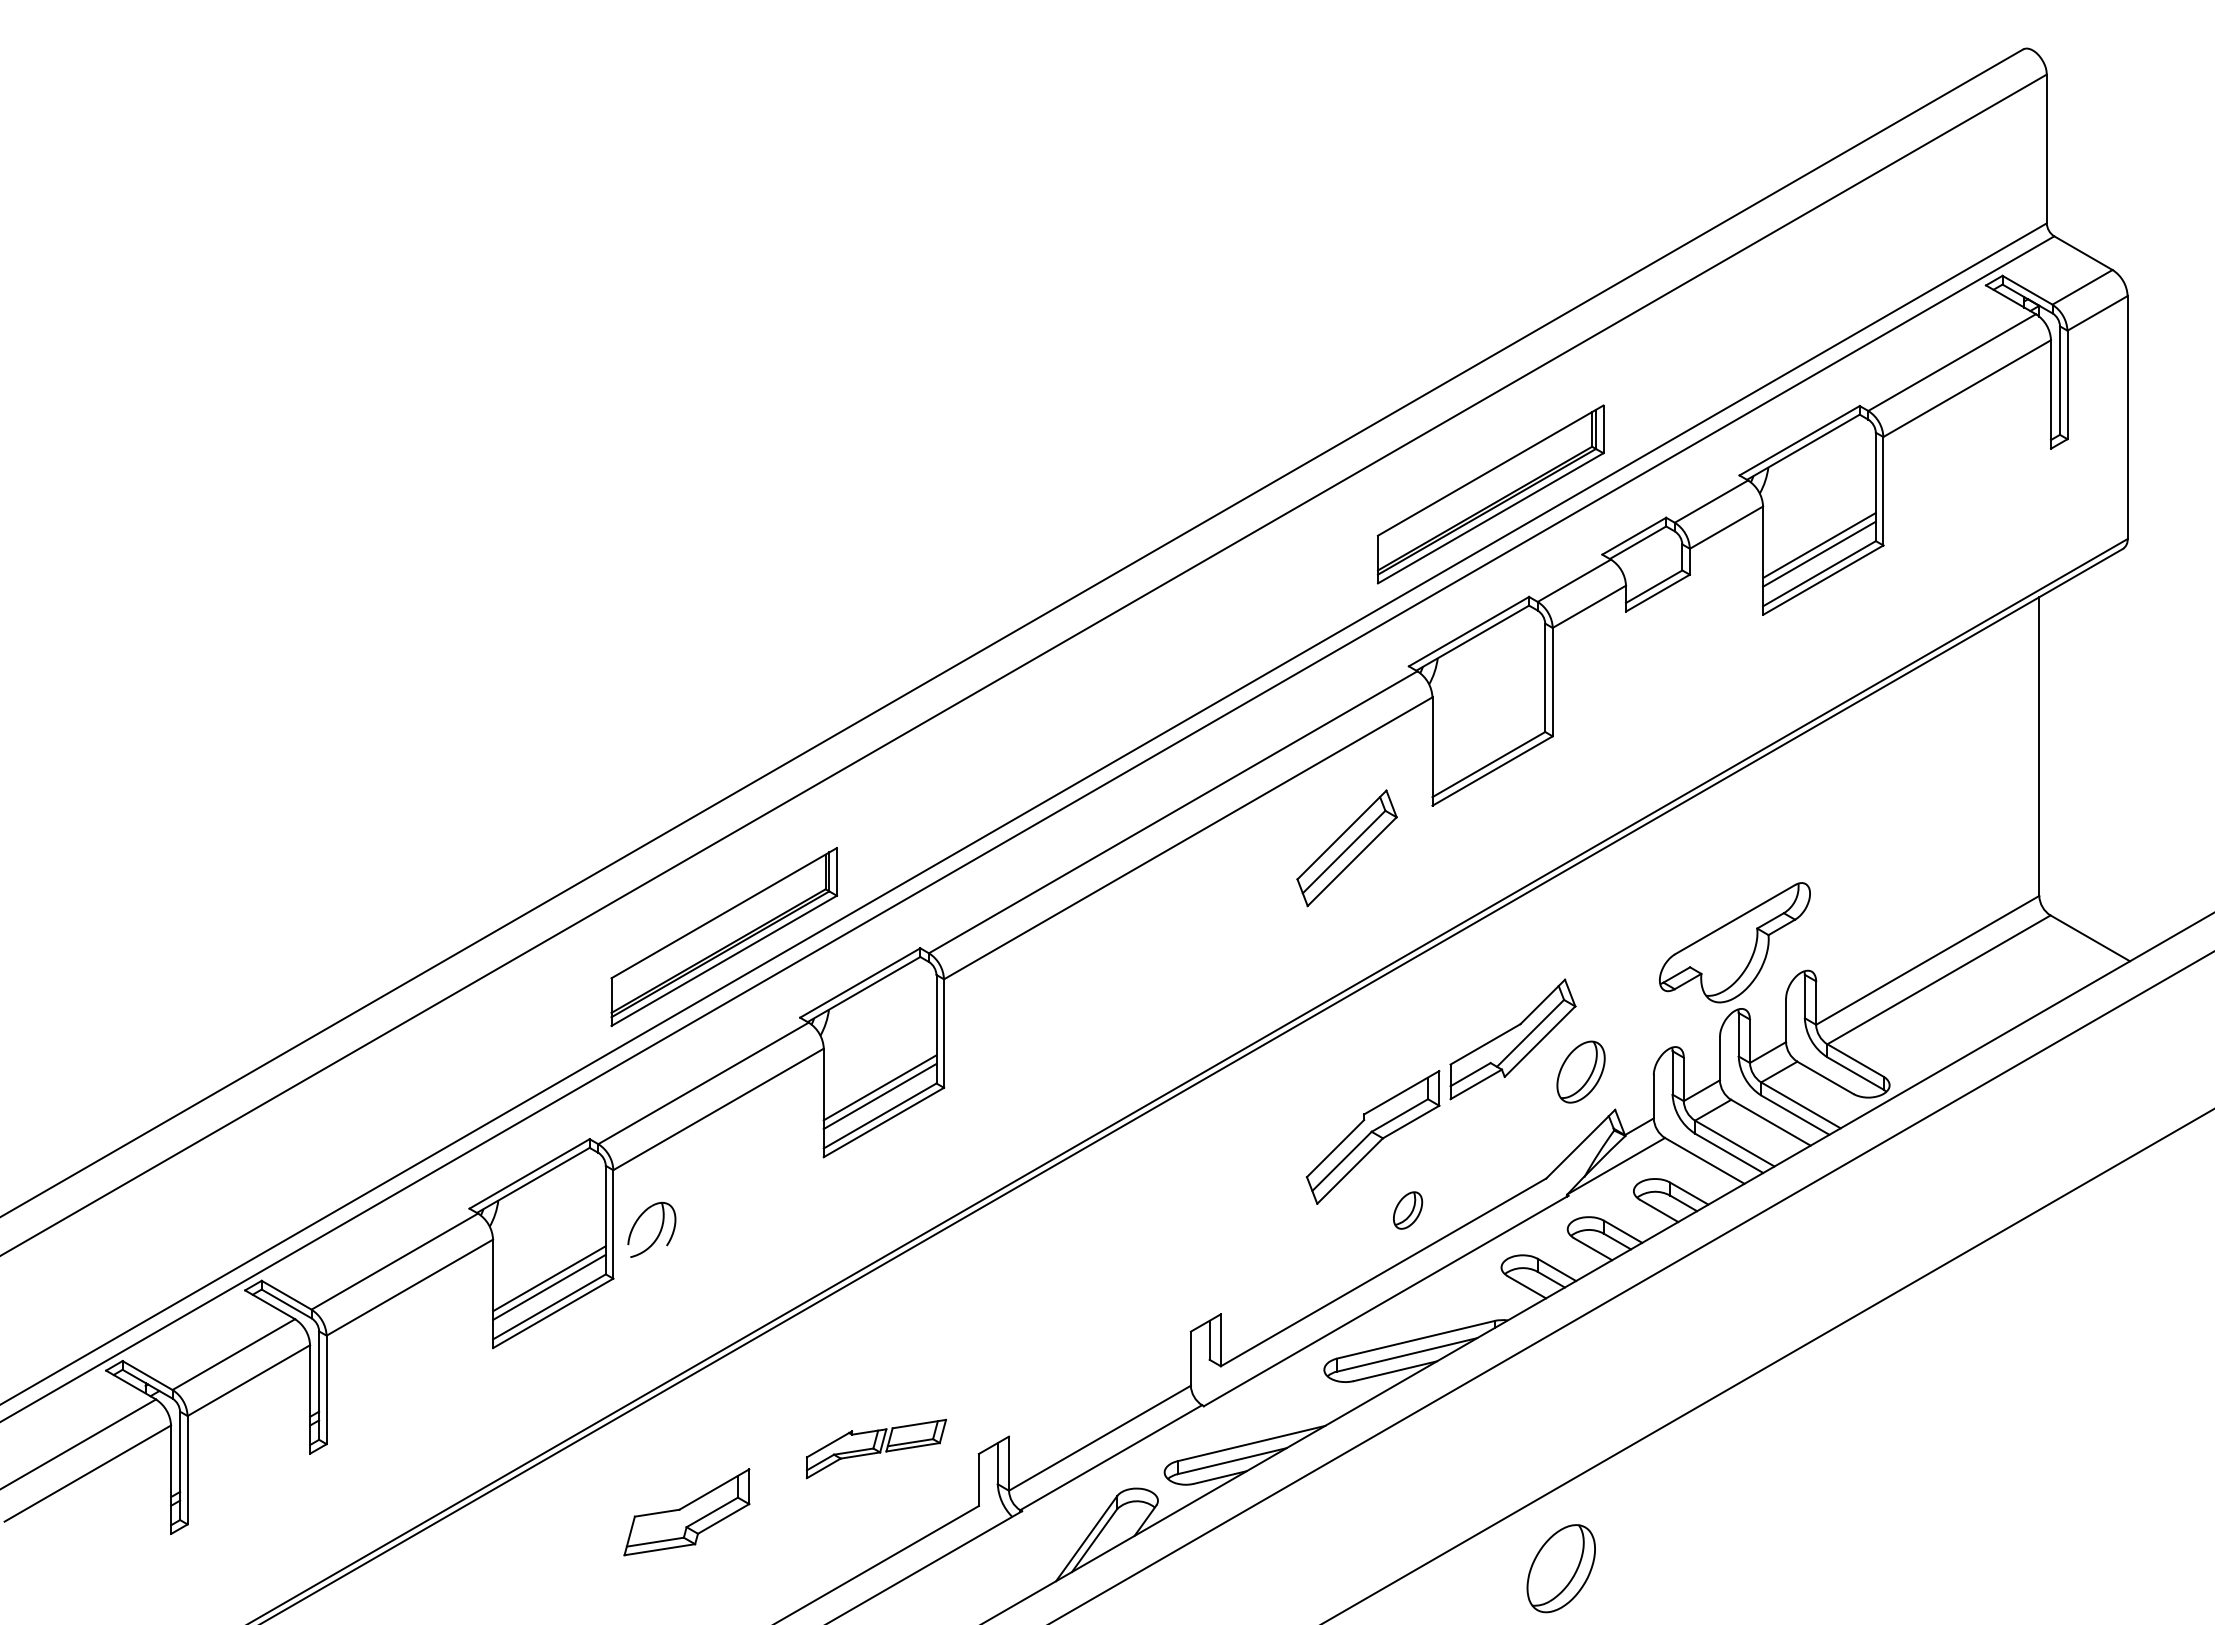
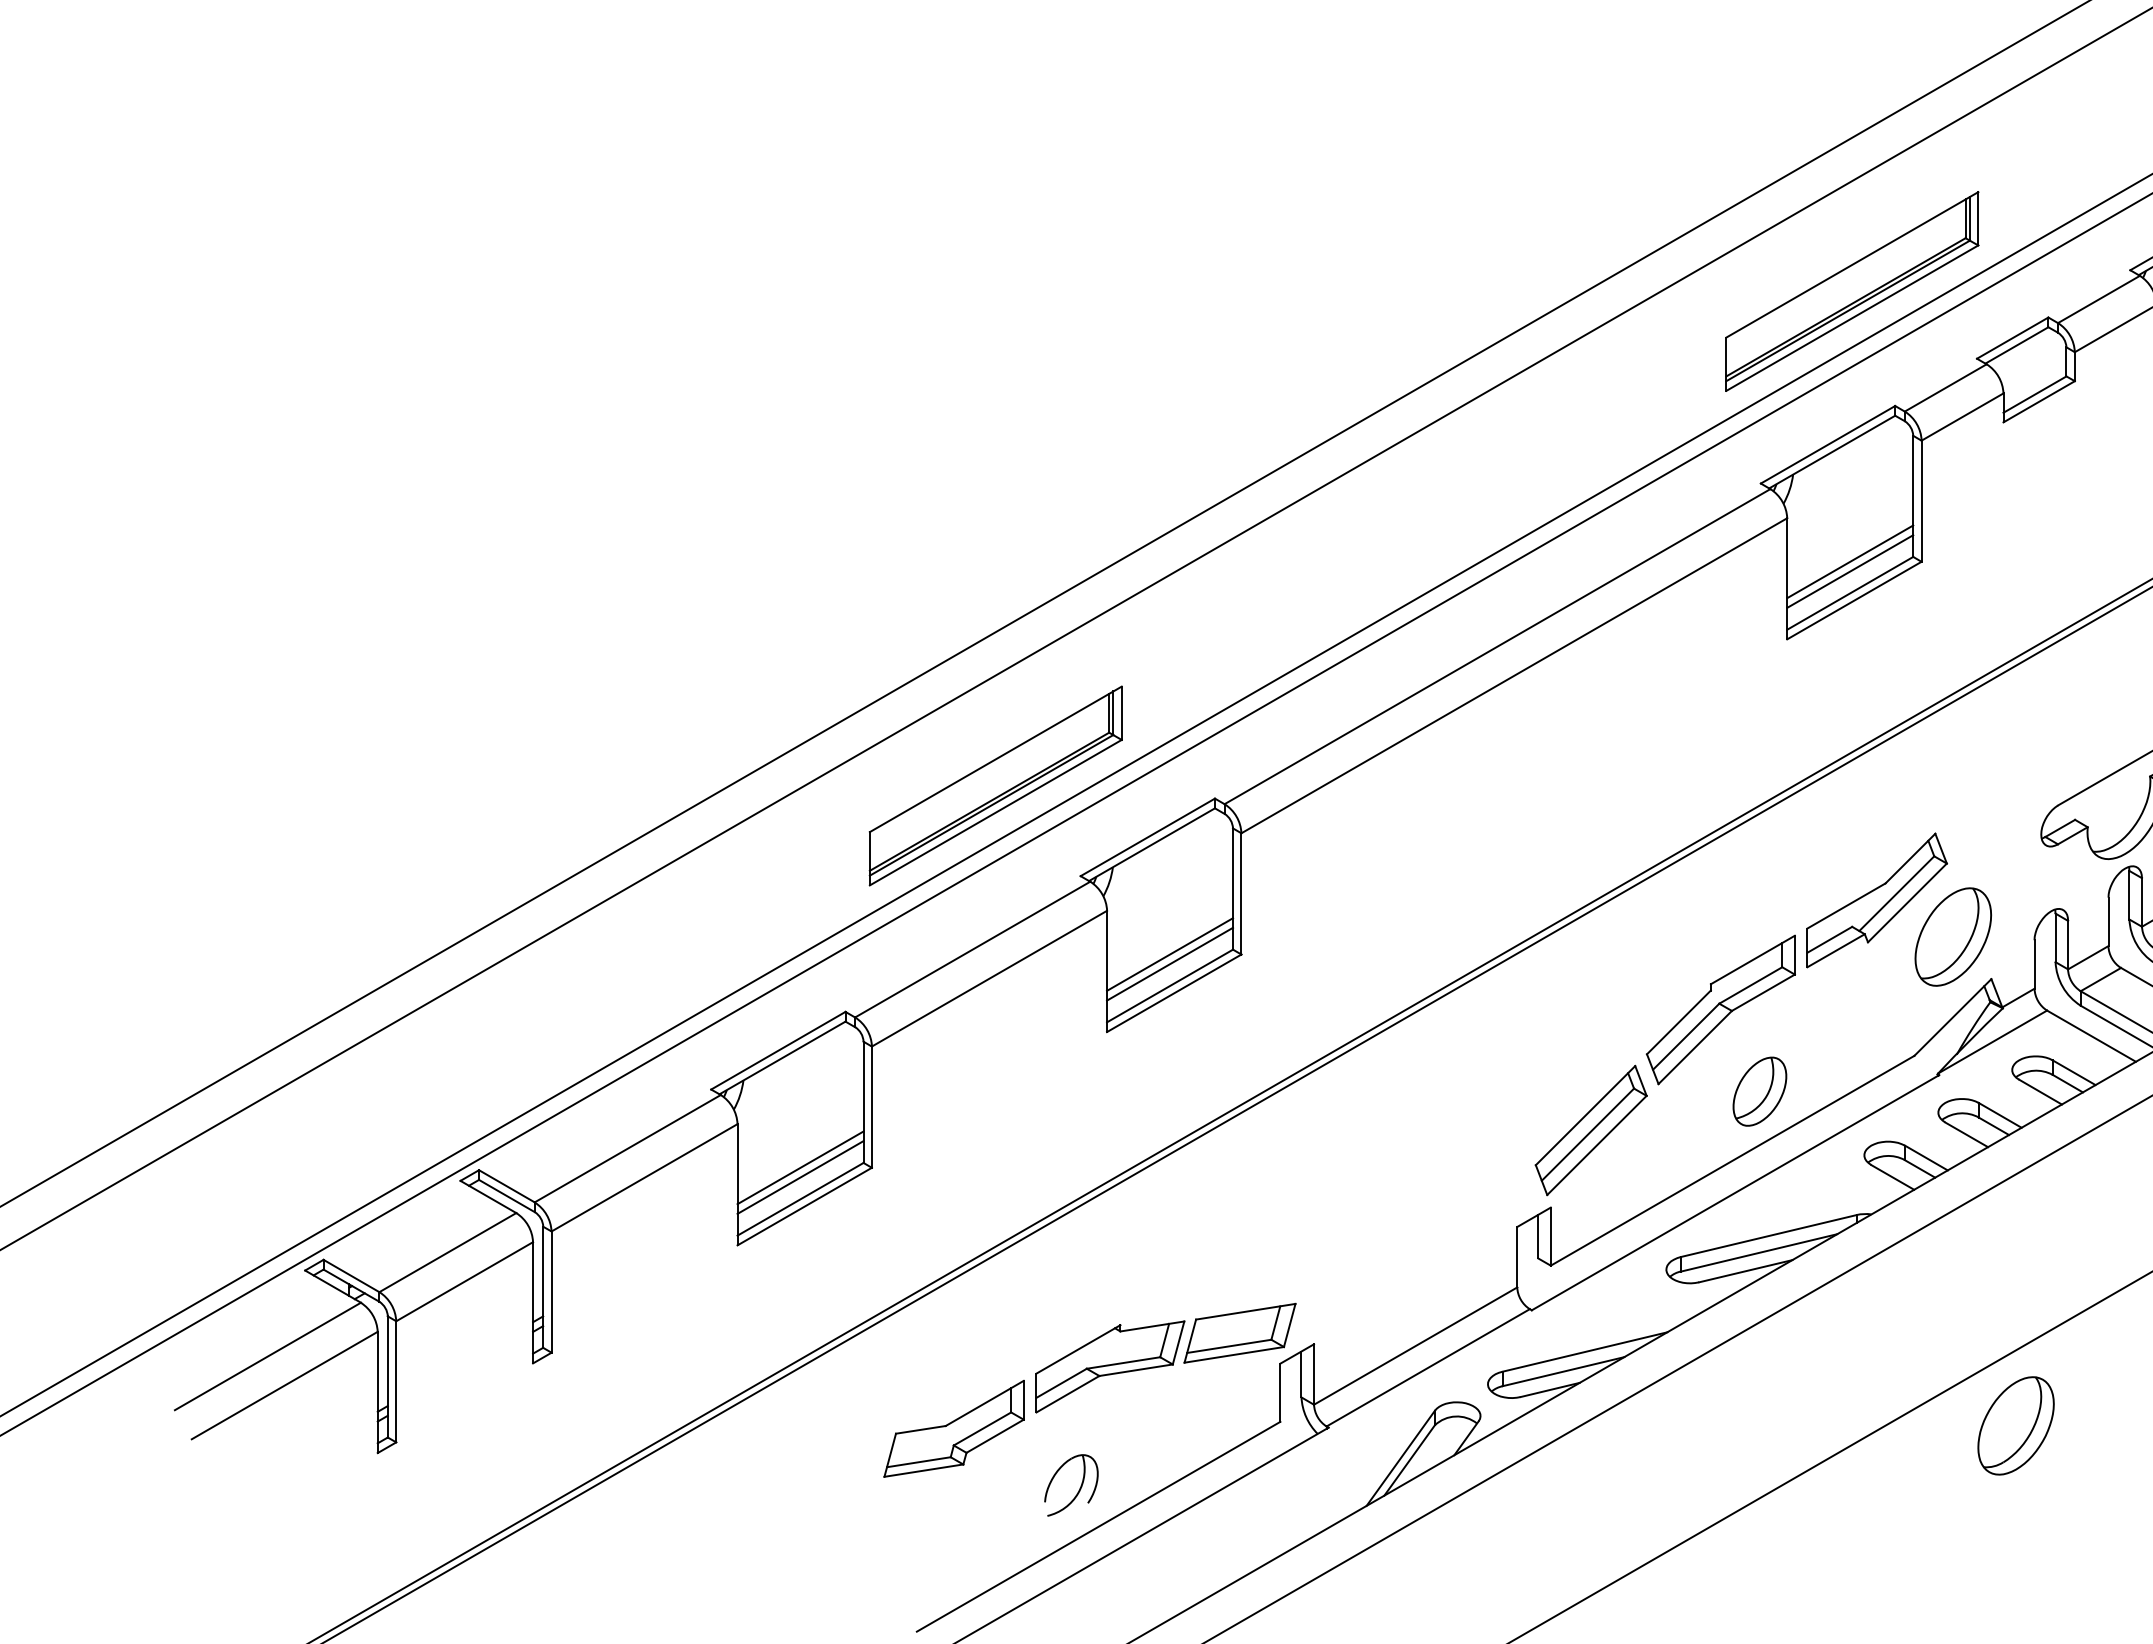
line: (1488, 735) -> (1849, 560), added
line: (1488, 744) -> (1849, 570), added
part: (1346, 848) -> (1590, 1130), moved
part: (1580, 1071) -> (1952, 936), size x1.43
part: (1407, 1210) -> (1759, 1091), size x1.67
part: (658, 1233) -> (1078, 1489), moved
part: (876, 1448) -> (1165, 1357), size x1.67
part: (1560, 1568) -> (2015, 1425), moved

